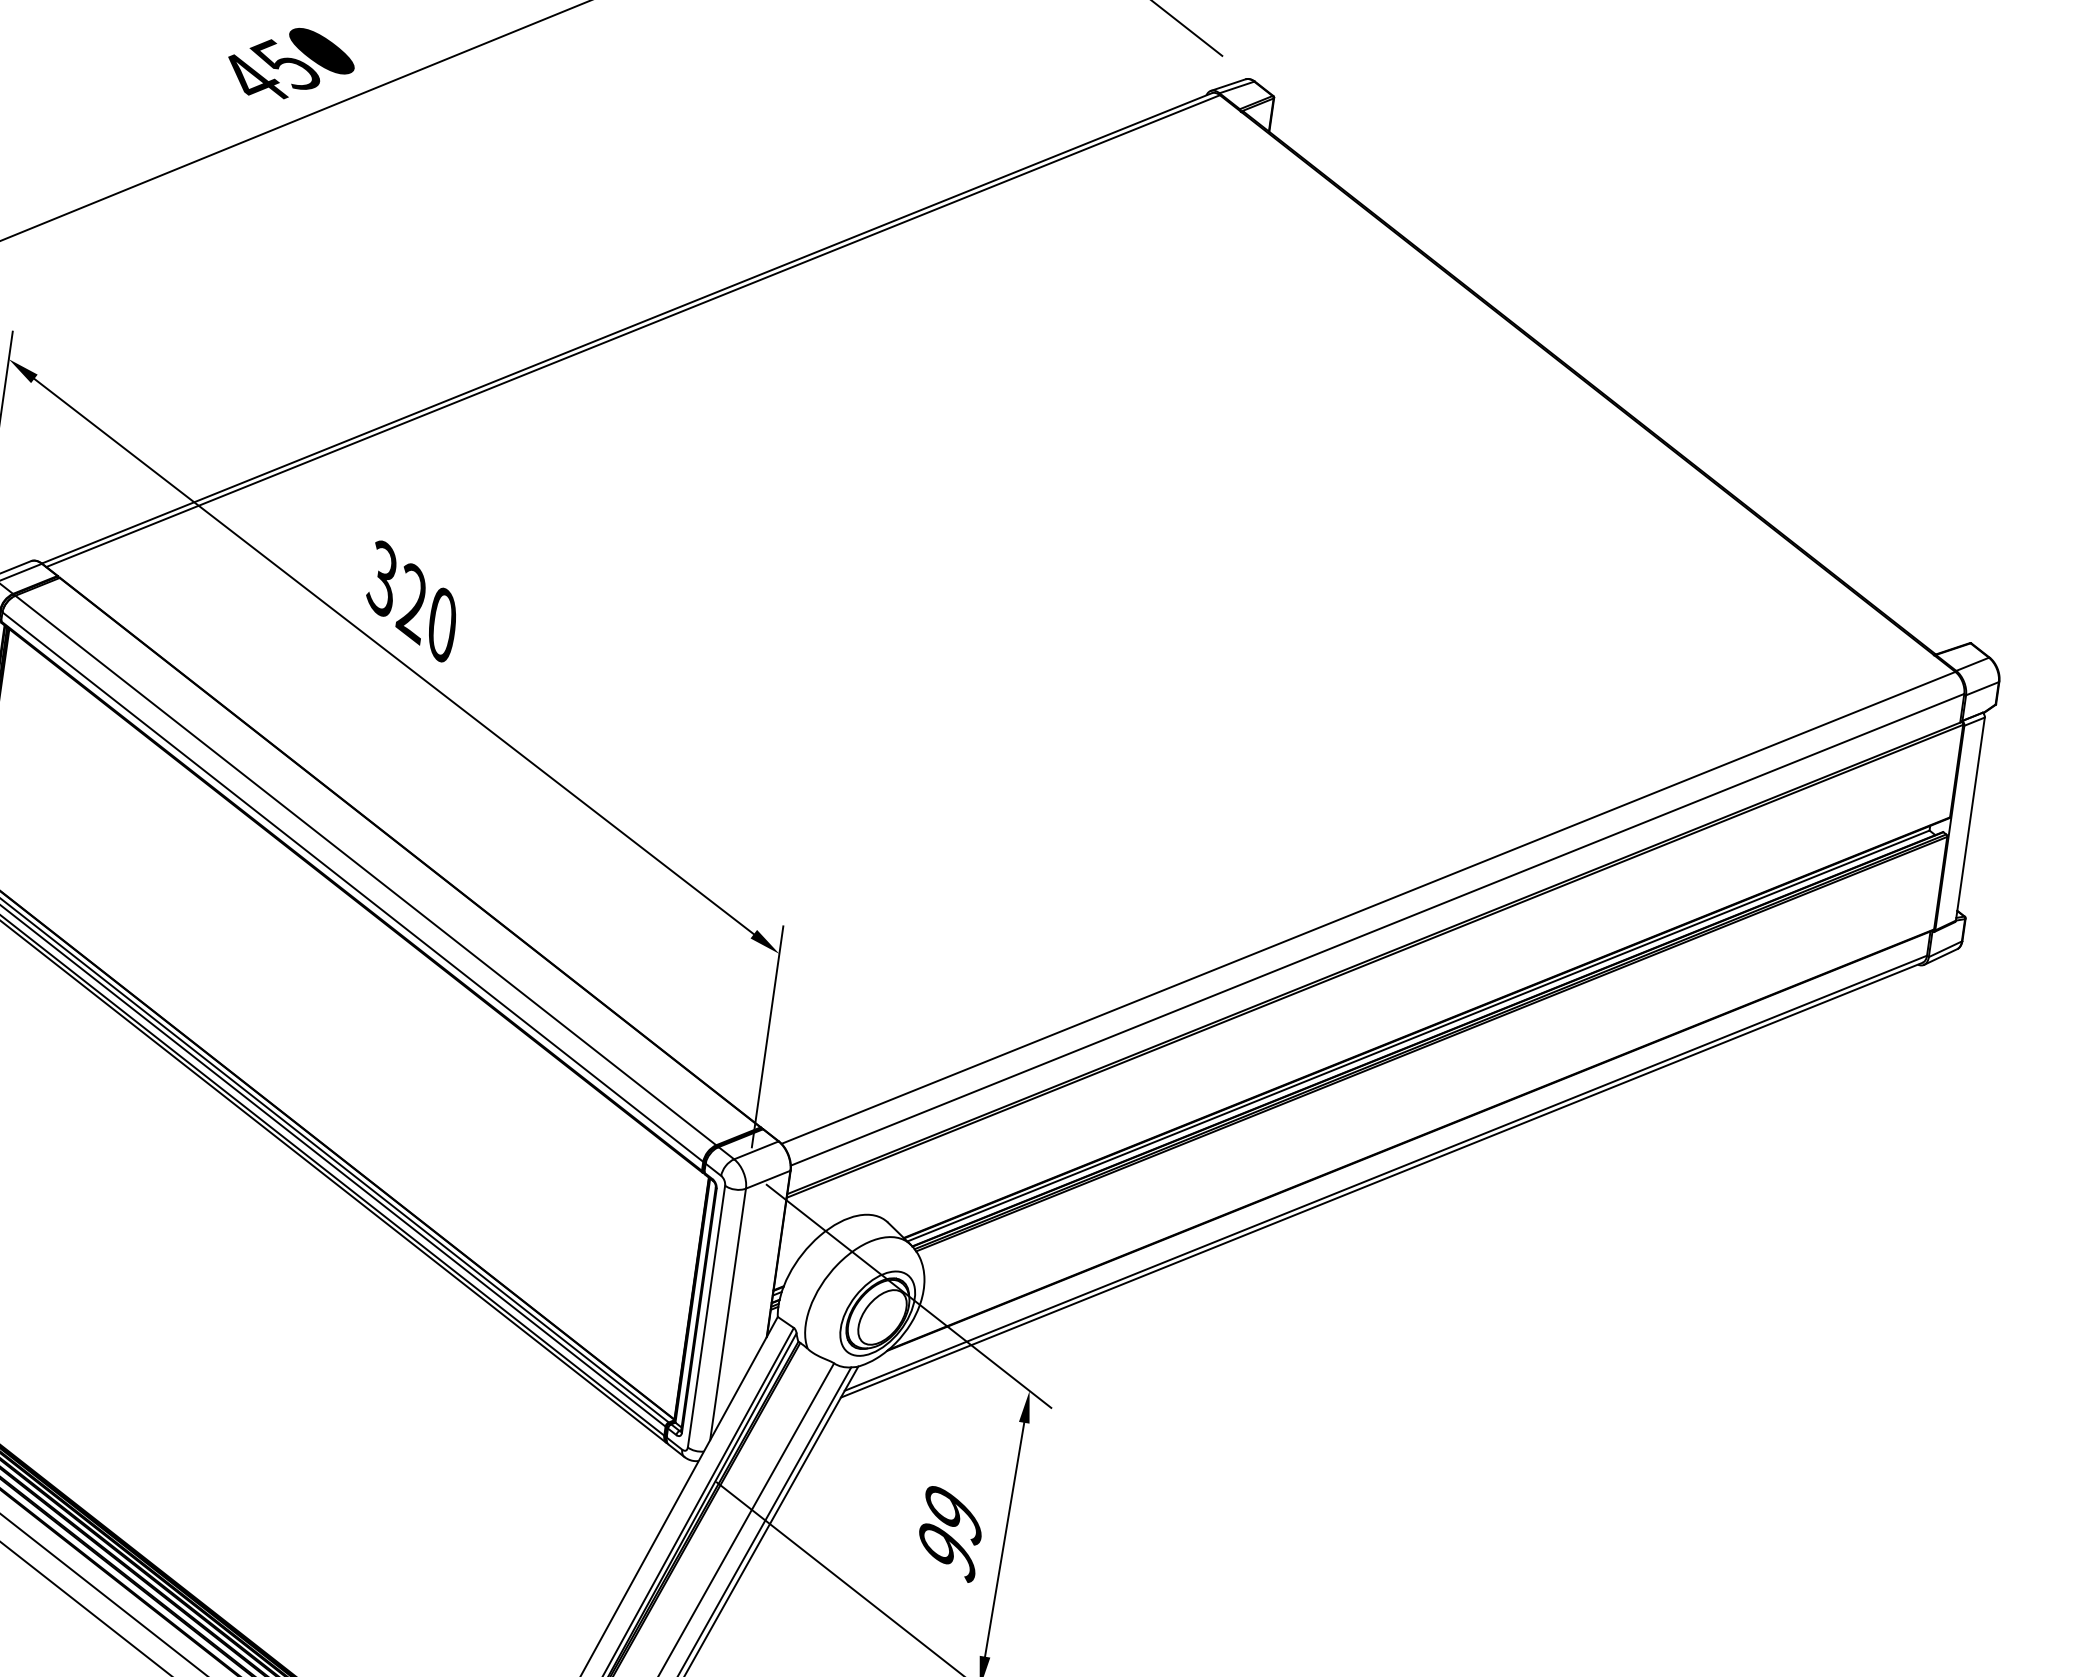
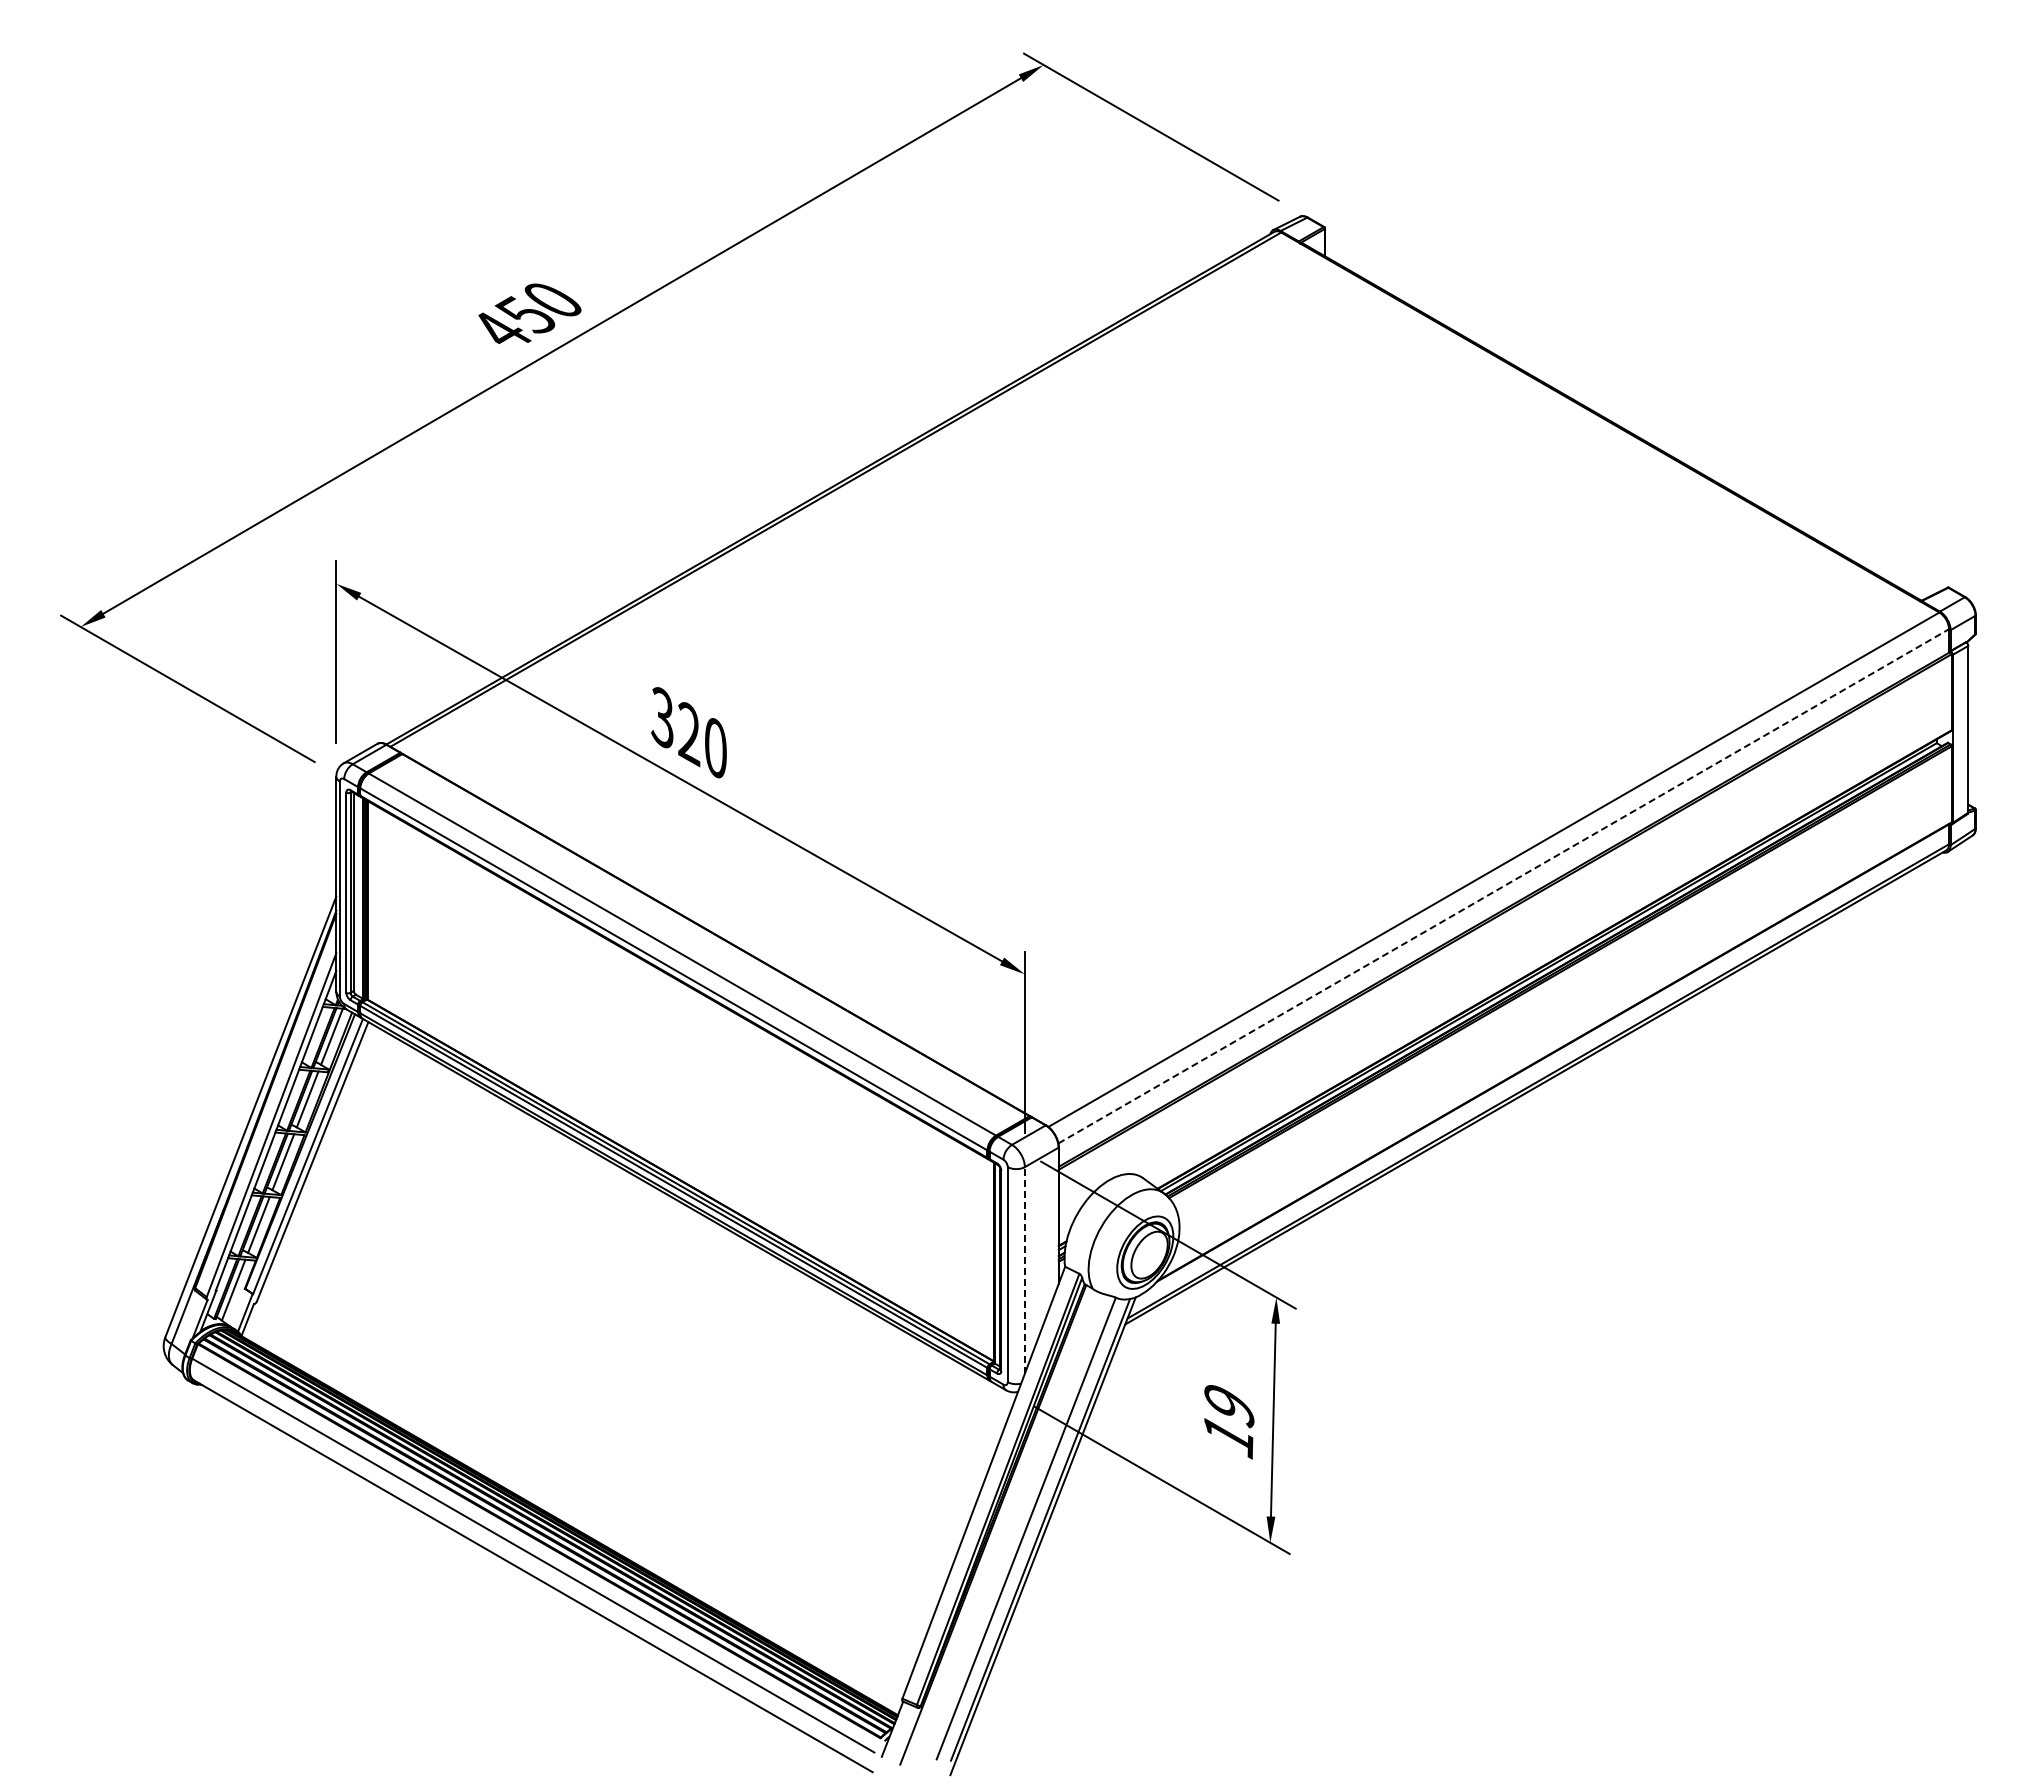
line: (1378, 930) -> (1504, 886), solid -> dashed
line: (727, 1313) -> (1024, 1269), solid -> dashed
text: (947, 1553) -> (1228, 1437), 99 -> 19

